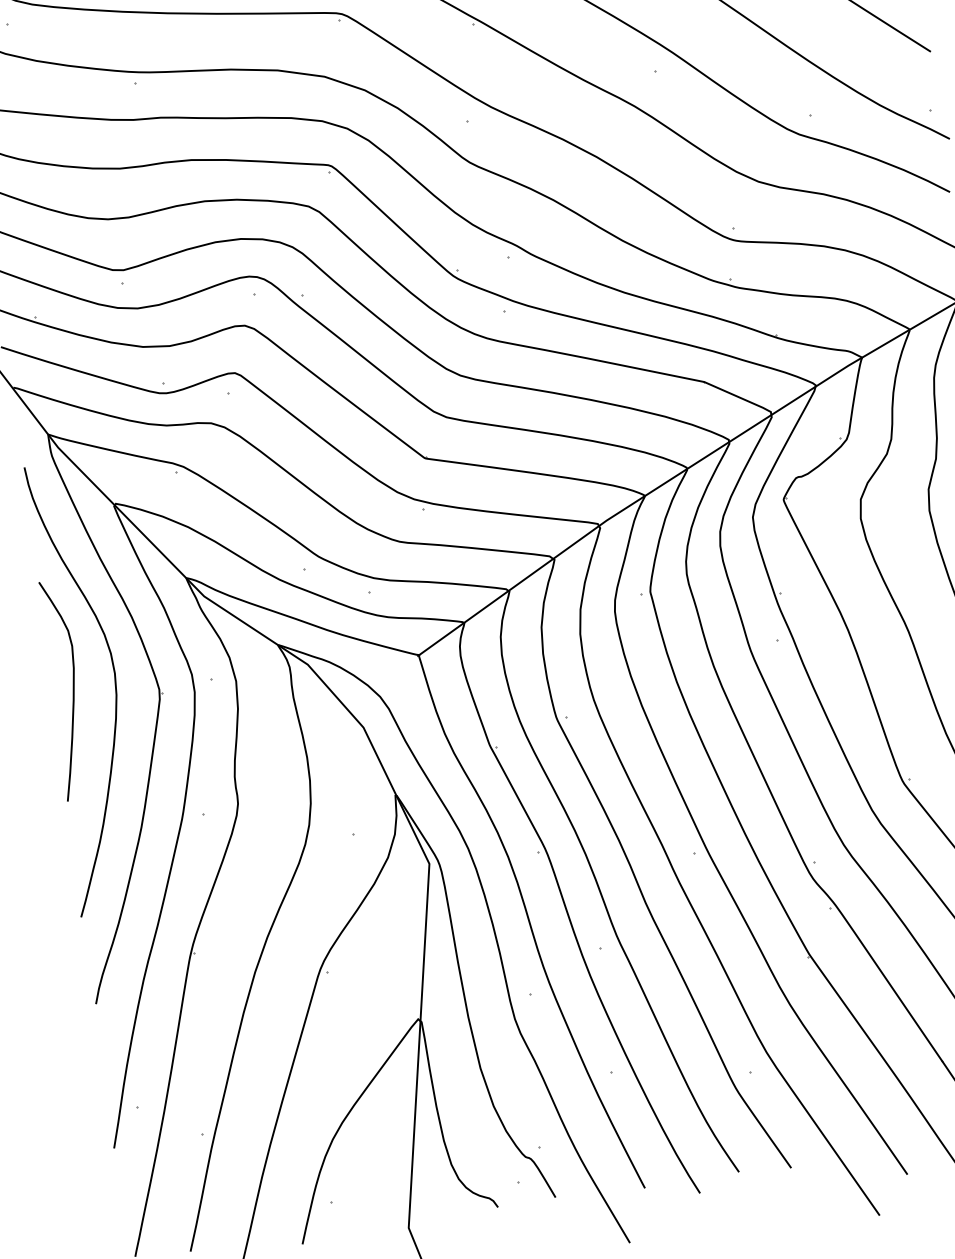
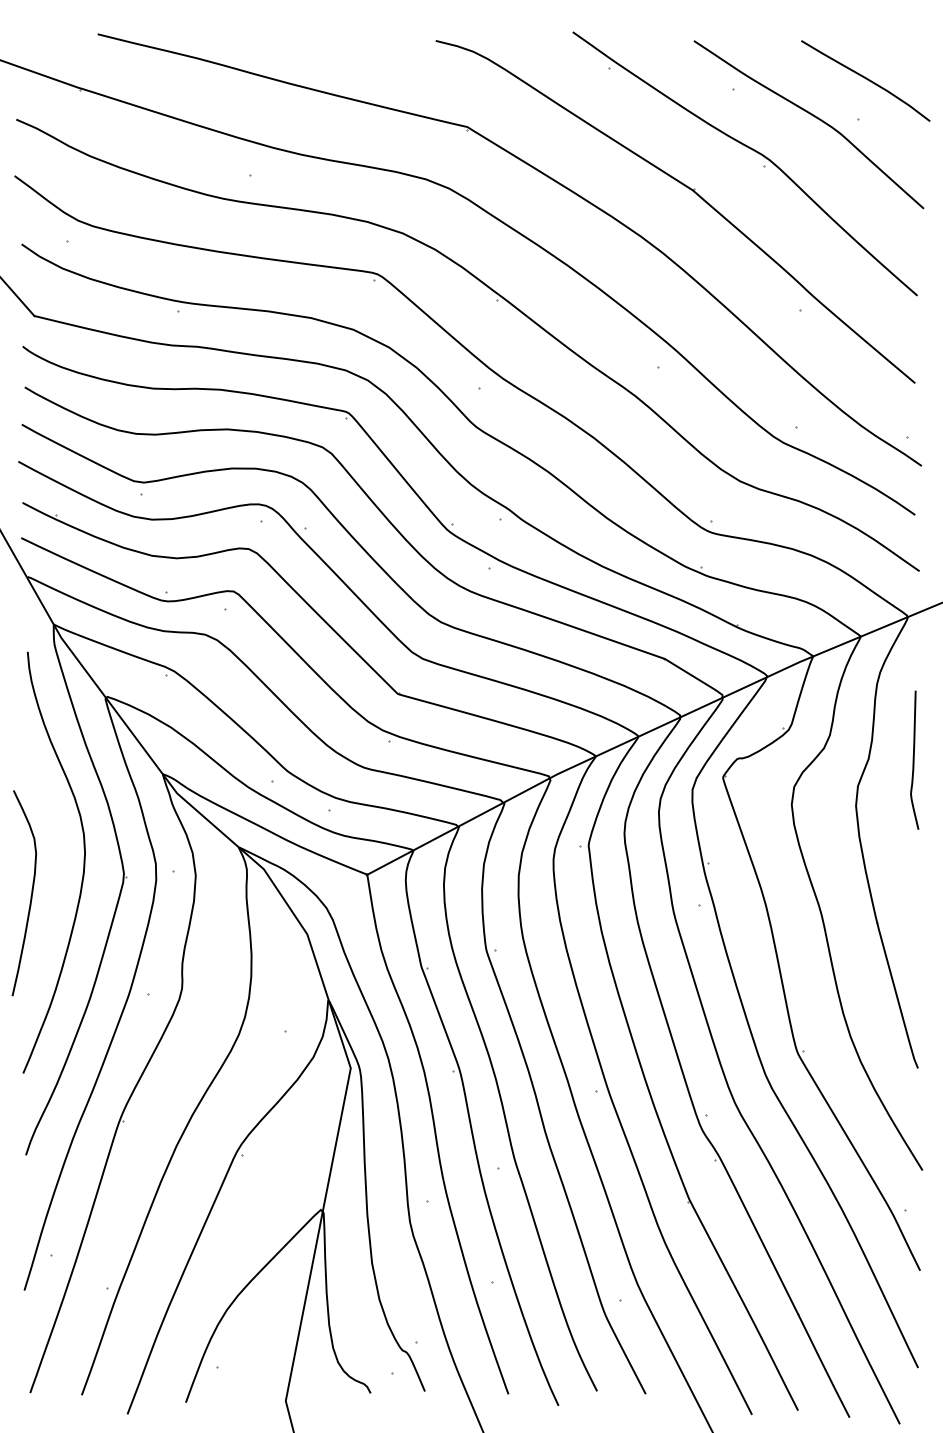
curve: (72, 692) -> (30, 896), moved

